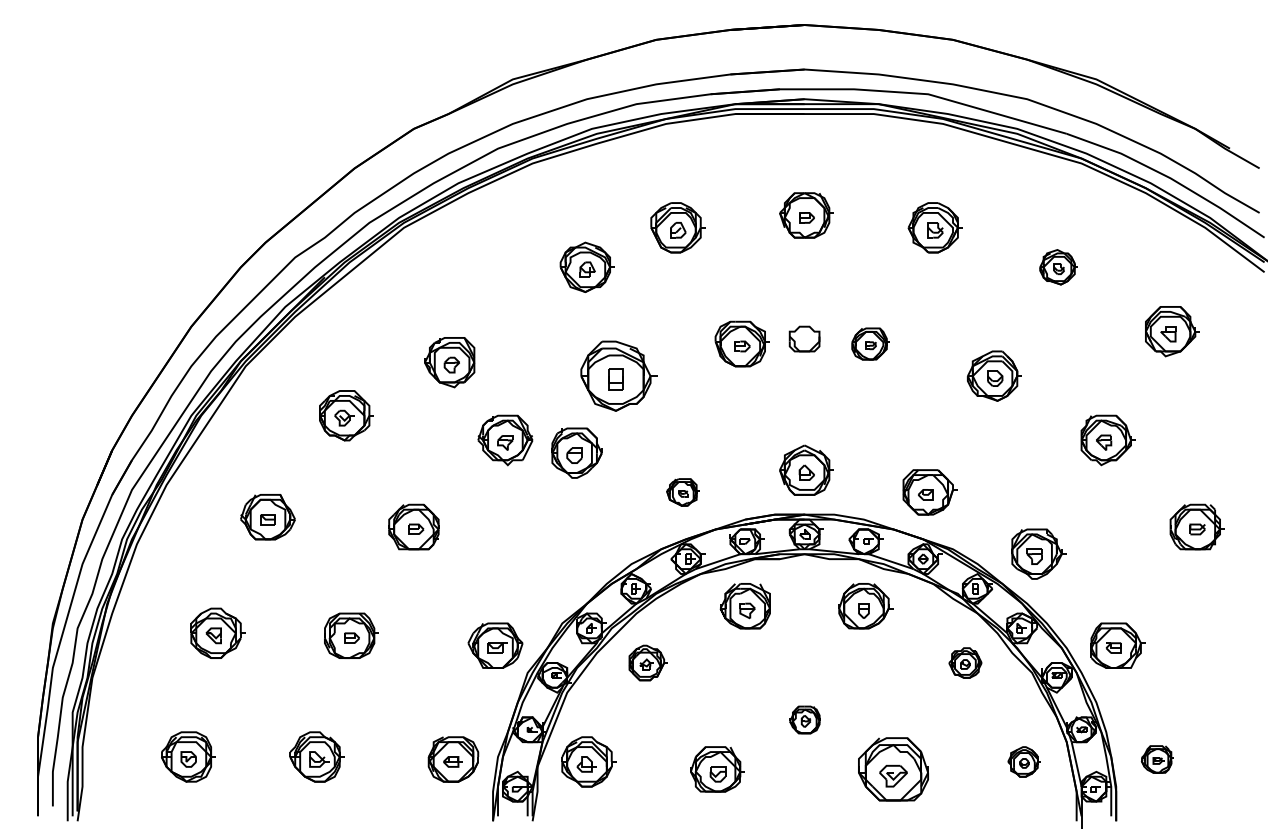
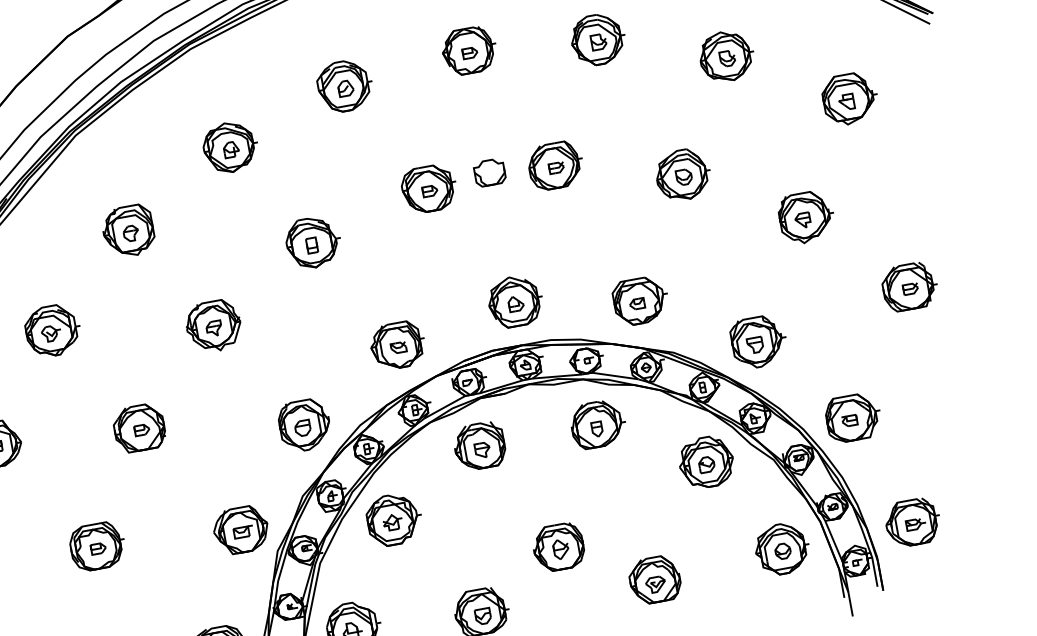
part: (586, 266) -> (229, 146), moved
part: (1058, 266) -> (726, 55), size x1.43
part: (870, 343) -> (555, 165), size x1.43
part: (449, 362) -> (128, 231), moved
part: (618, 375) -> (313, 242), size x0.71
part: (576, 452) -> (304, 424), moved
part: (682, 492) -> (397, 345), size x1.67
part: (647, 662) -> (393, 519), size x1.43
part: (965, 662) -> (706, 461), size x1.67
part: (804, 719) -> (558, 546), size x1.67
part: (1157, 759) -> (912, 522), size x1.67
part: (1023, 761) -> (781, 548), size x1.67
part: (893, 769) -> (654, 580), size x0.71

